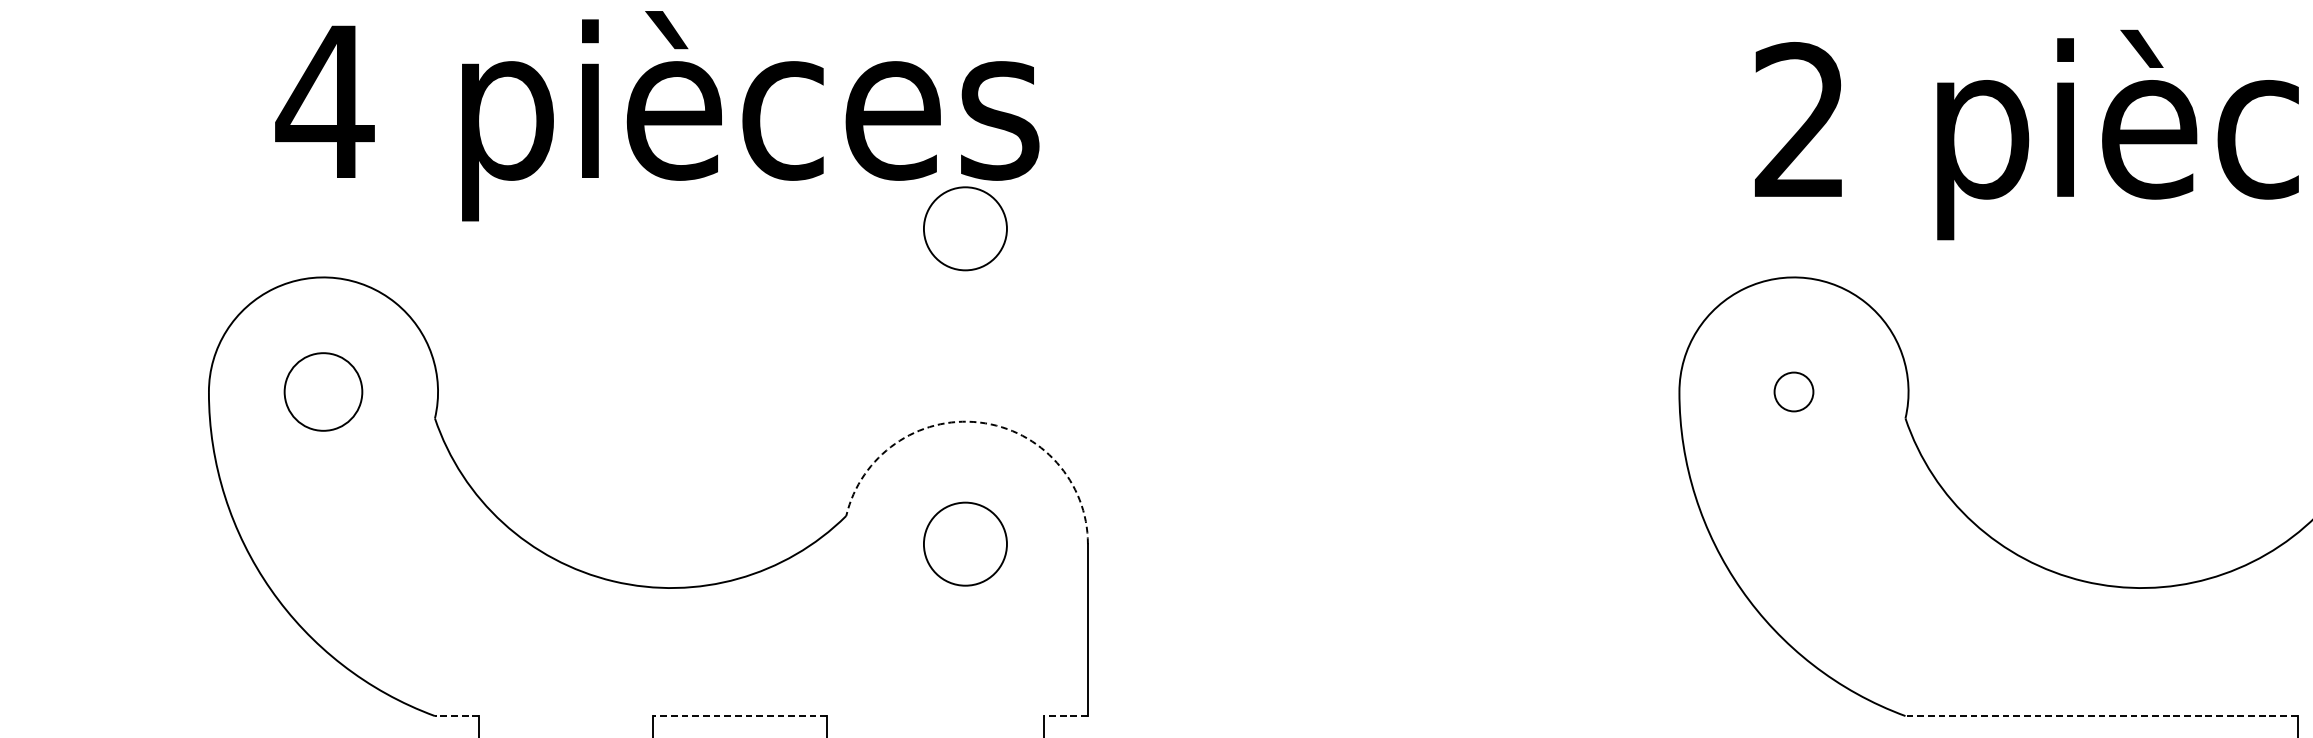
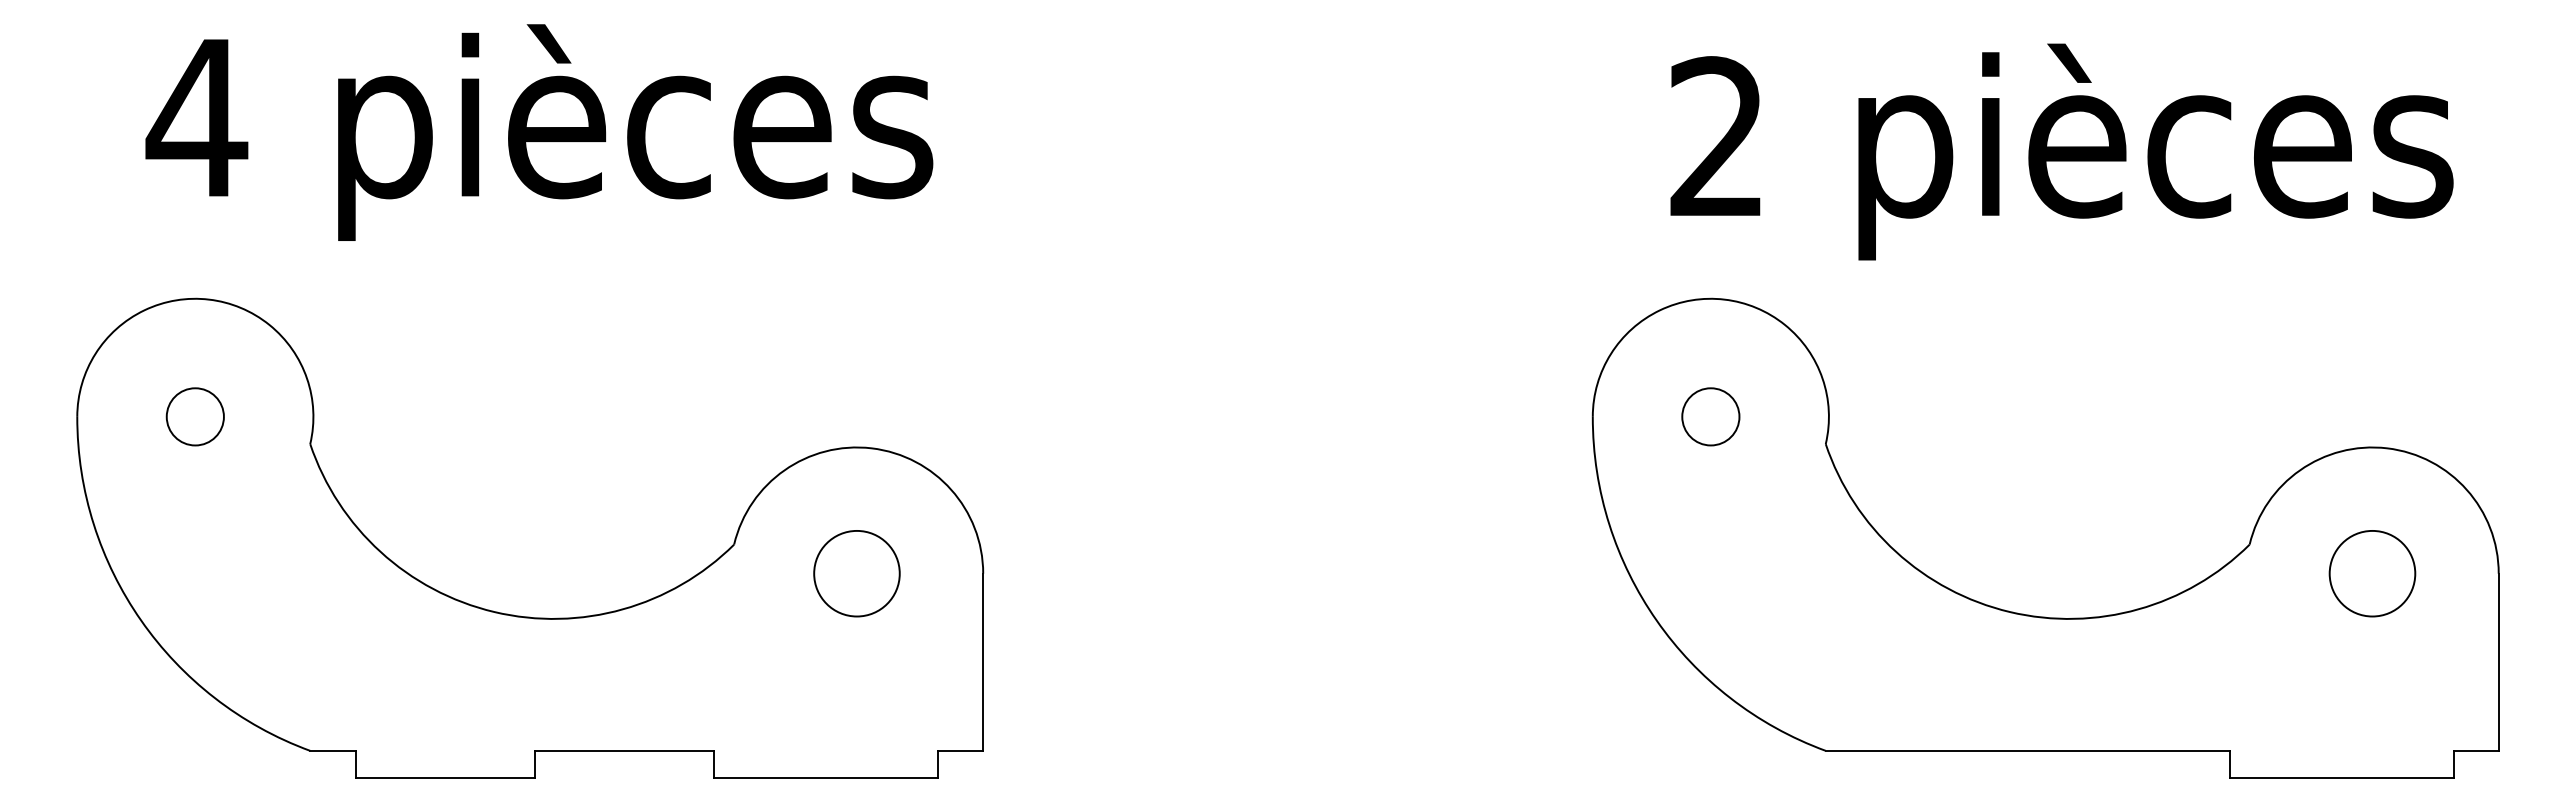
circle: (965, 228) -> (856, 248), removed
circle: (322, 391) -> (194, 416), size x0.71
circle: (1793, 391) -> (1710, 416), size x1.43
arc: (979, 422) -> (871, 448), dashed -> solid
line: (457, 715) -> (333, 750), dashed -> solid
line: (739, 715) -> (624, 750), dashed -> solid
line: (1065, 715) -> (960, 750), dashed -> solid
line: (2101, 715) -> (2027, 750), dashed -> solid

